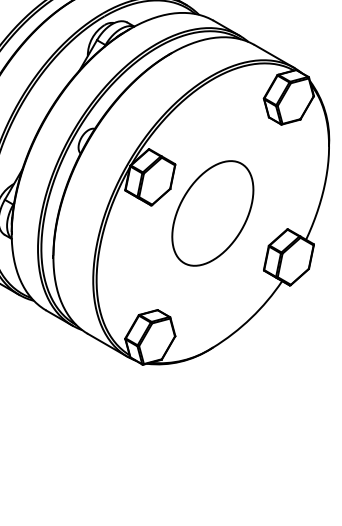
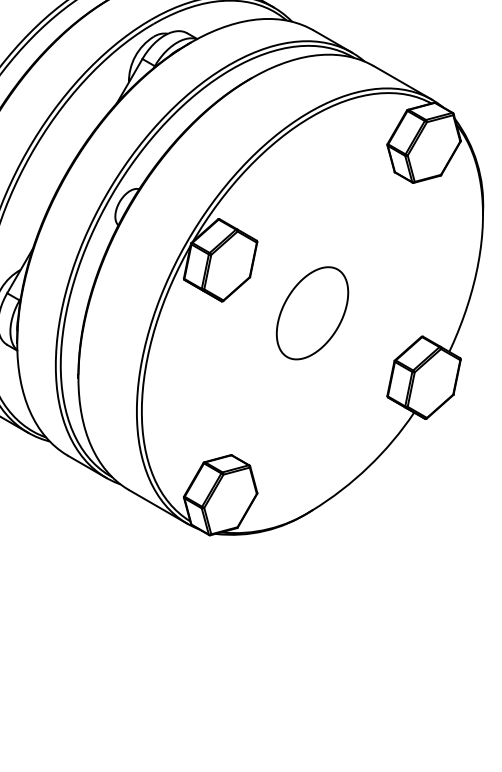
part: (212, 213) -> (311, 313), size x0.6

